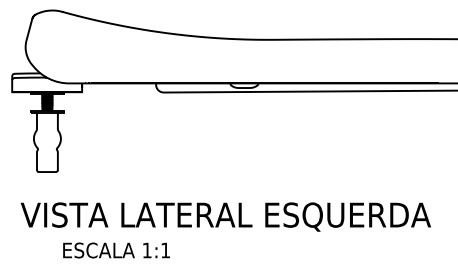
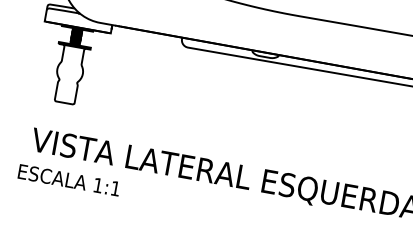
text: (116, 250) -> (69, 180), moved

